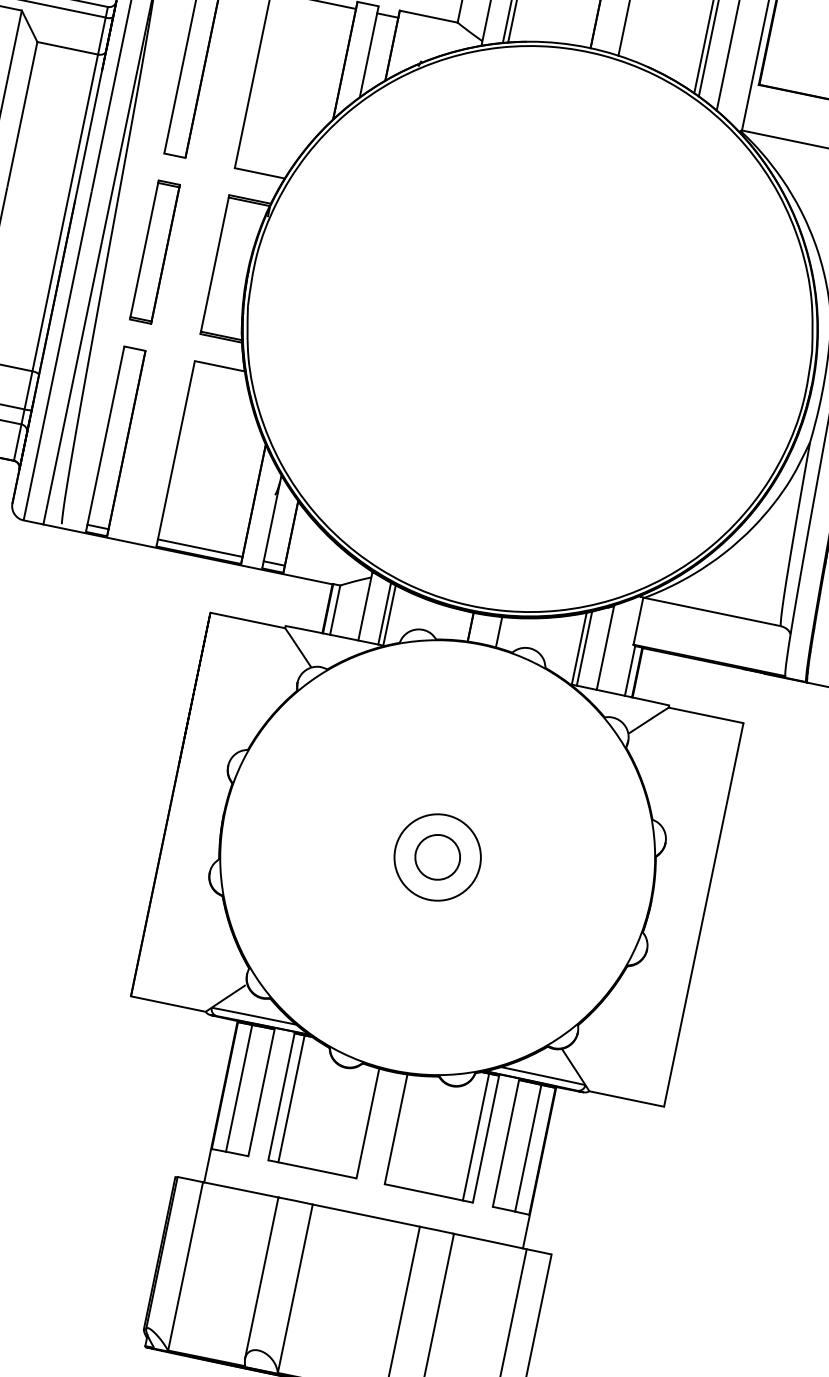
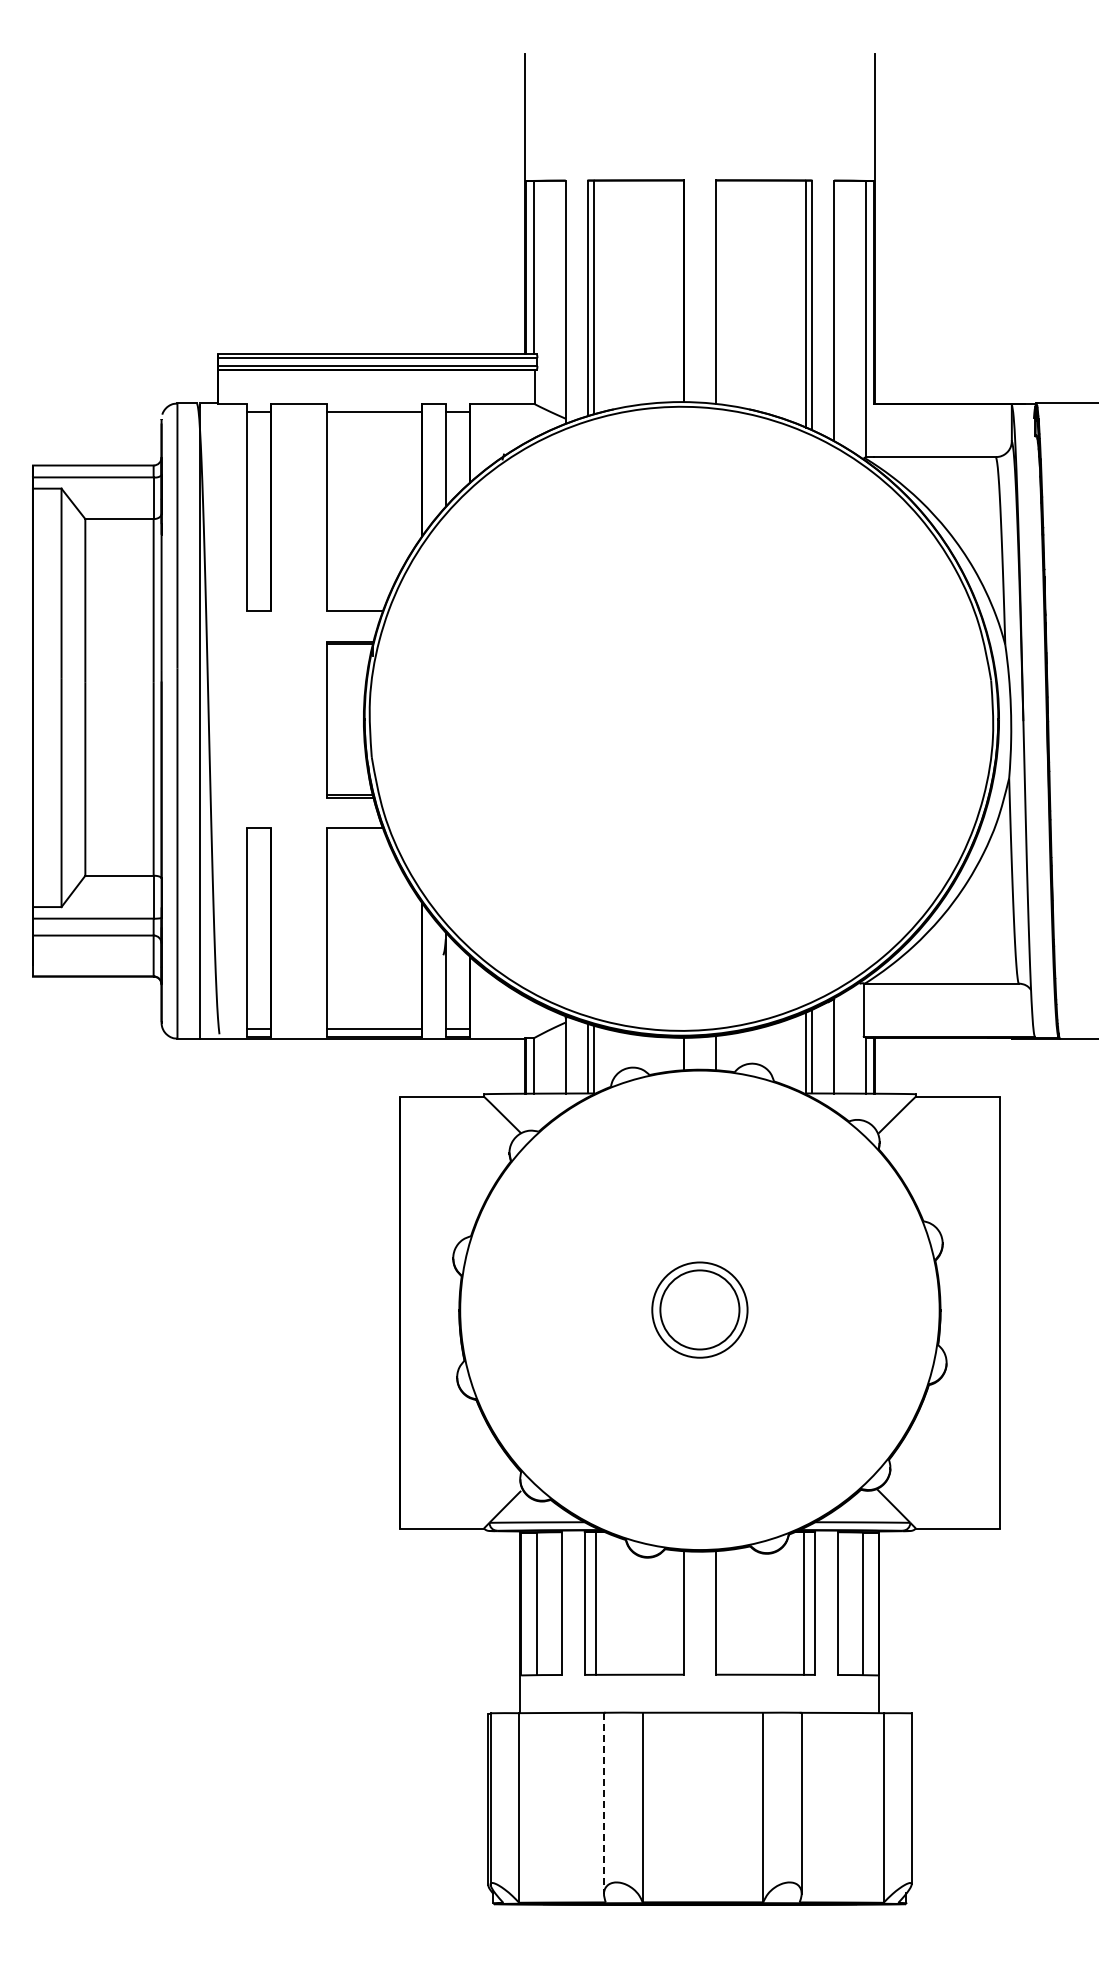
part: (154, 251) -> (258, 719), removed
circle: (437, 856) -> (699, 1309), size x1.6
line: (261, 1277) -> (603, 1803), solid -> dashed

